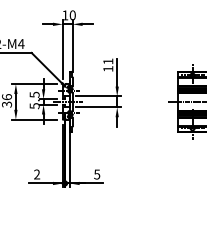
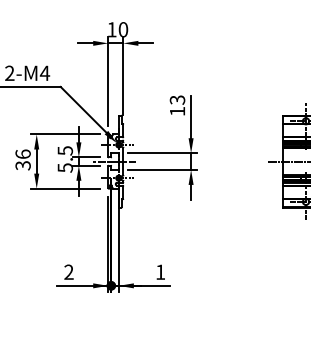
text: (108, 61) -> (177, 99), 11 -> 13
text: (97, 174) -> (161, 272), 5 -> 1

